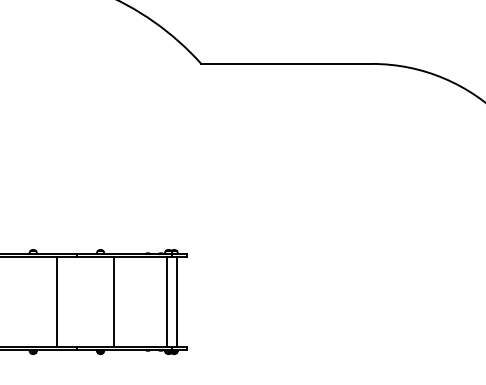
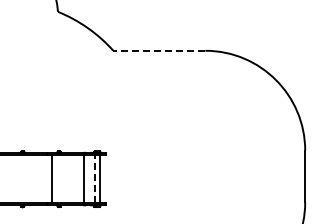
line: (285, 63) -> (158, 50), solid -> dashed
line: (168, 300) -> (95, 178), solid -> dashed
line: (56, 302) -> (51, 179), moved
line: (114, 302) -> (84, 179), moved

